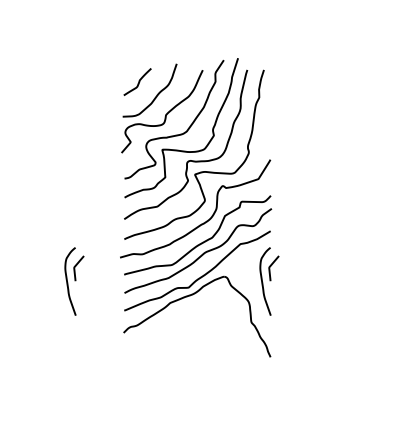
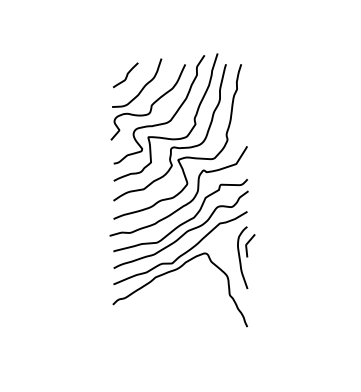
part: (74, 281) -> (67, 257), removed

